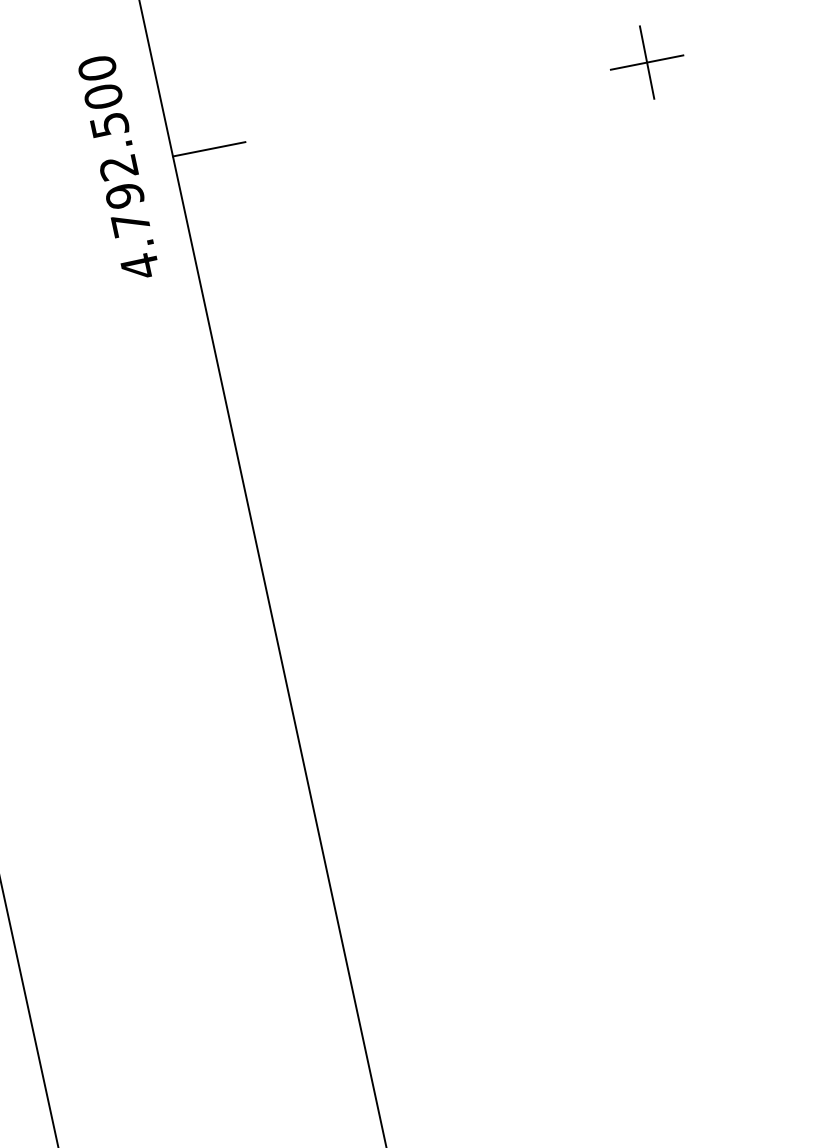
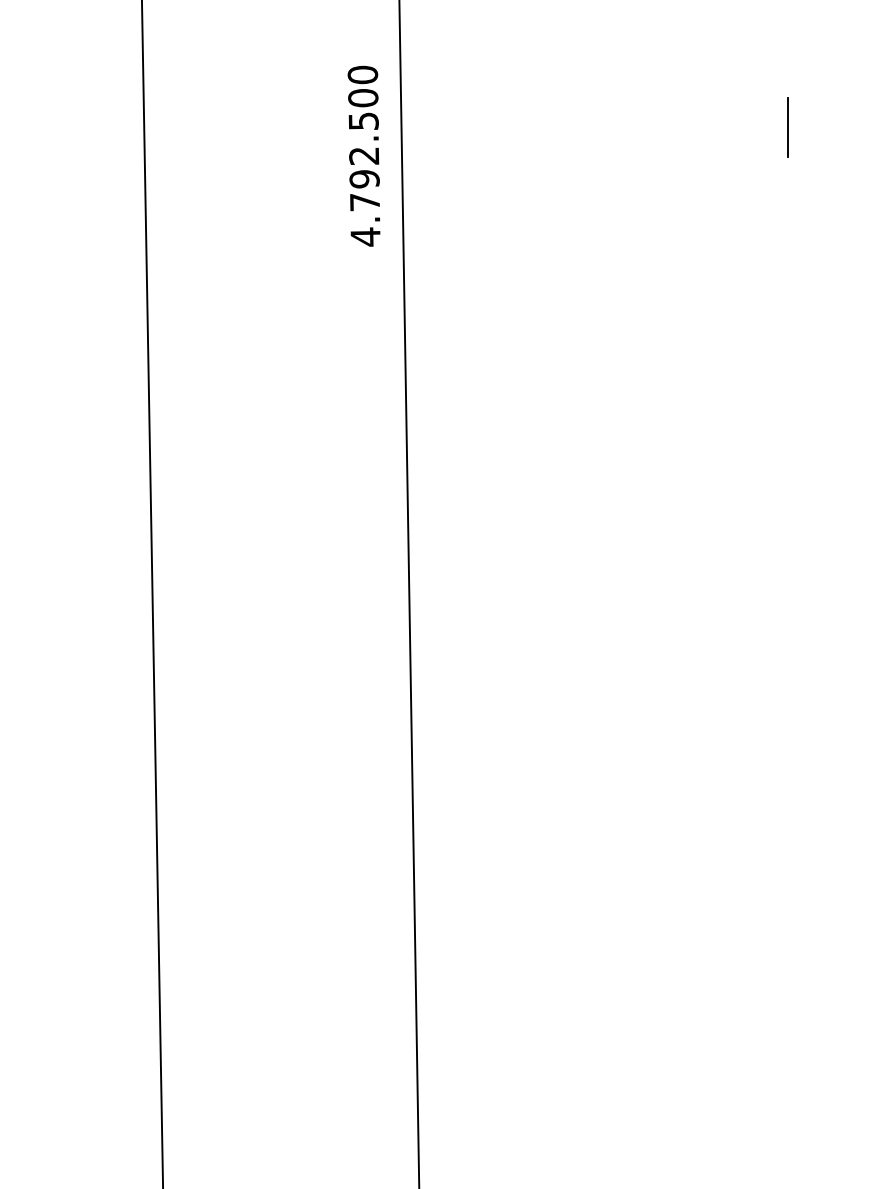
line: (646, 62) -> (787, 127), removed
line: (208, 149) -> (430, 127), removed
text: (117, 167) -> (363, 155), moved

